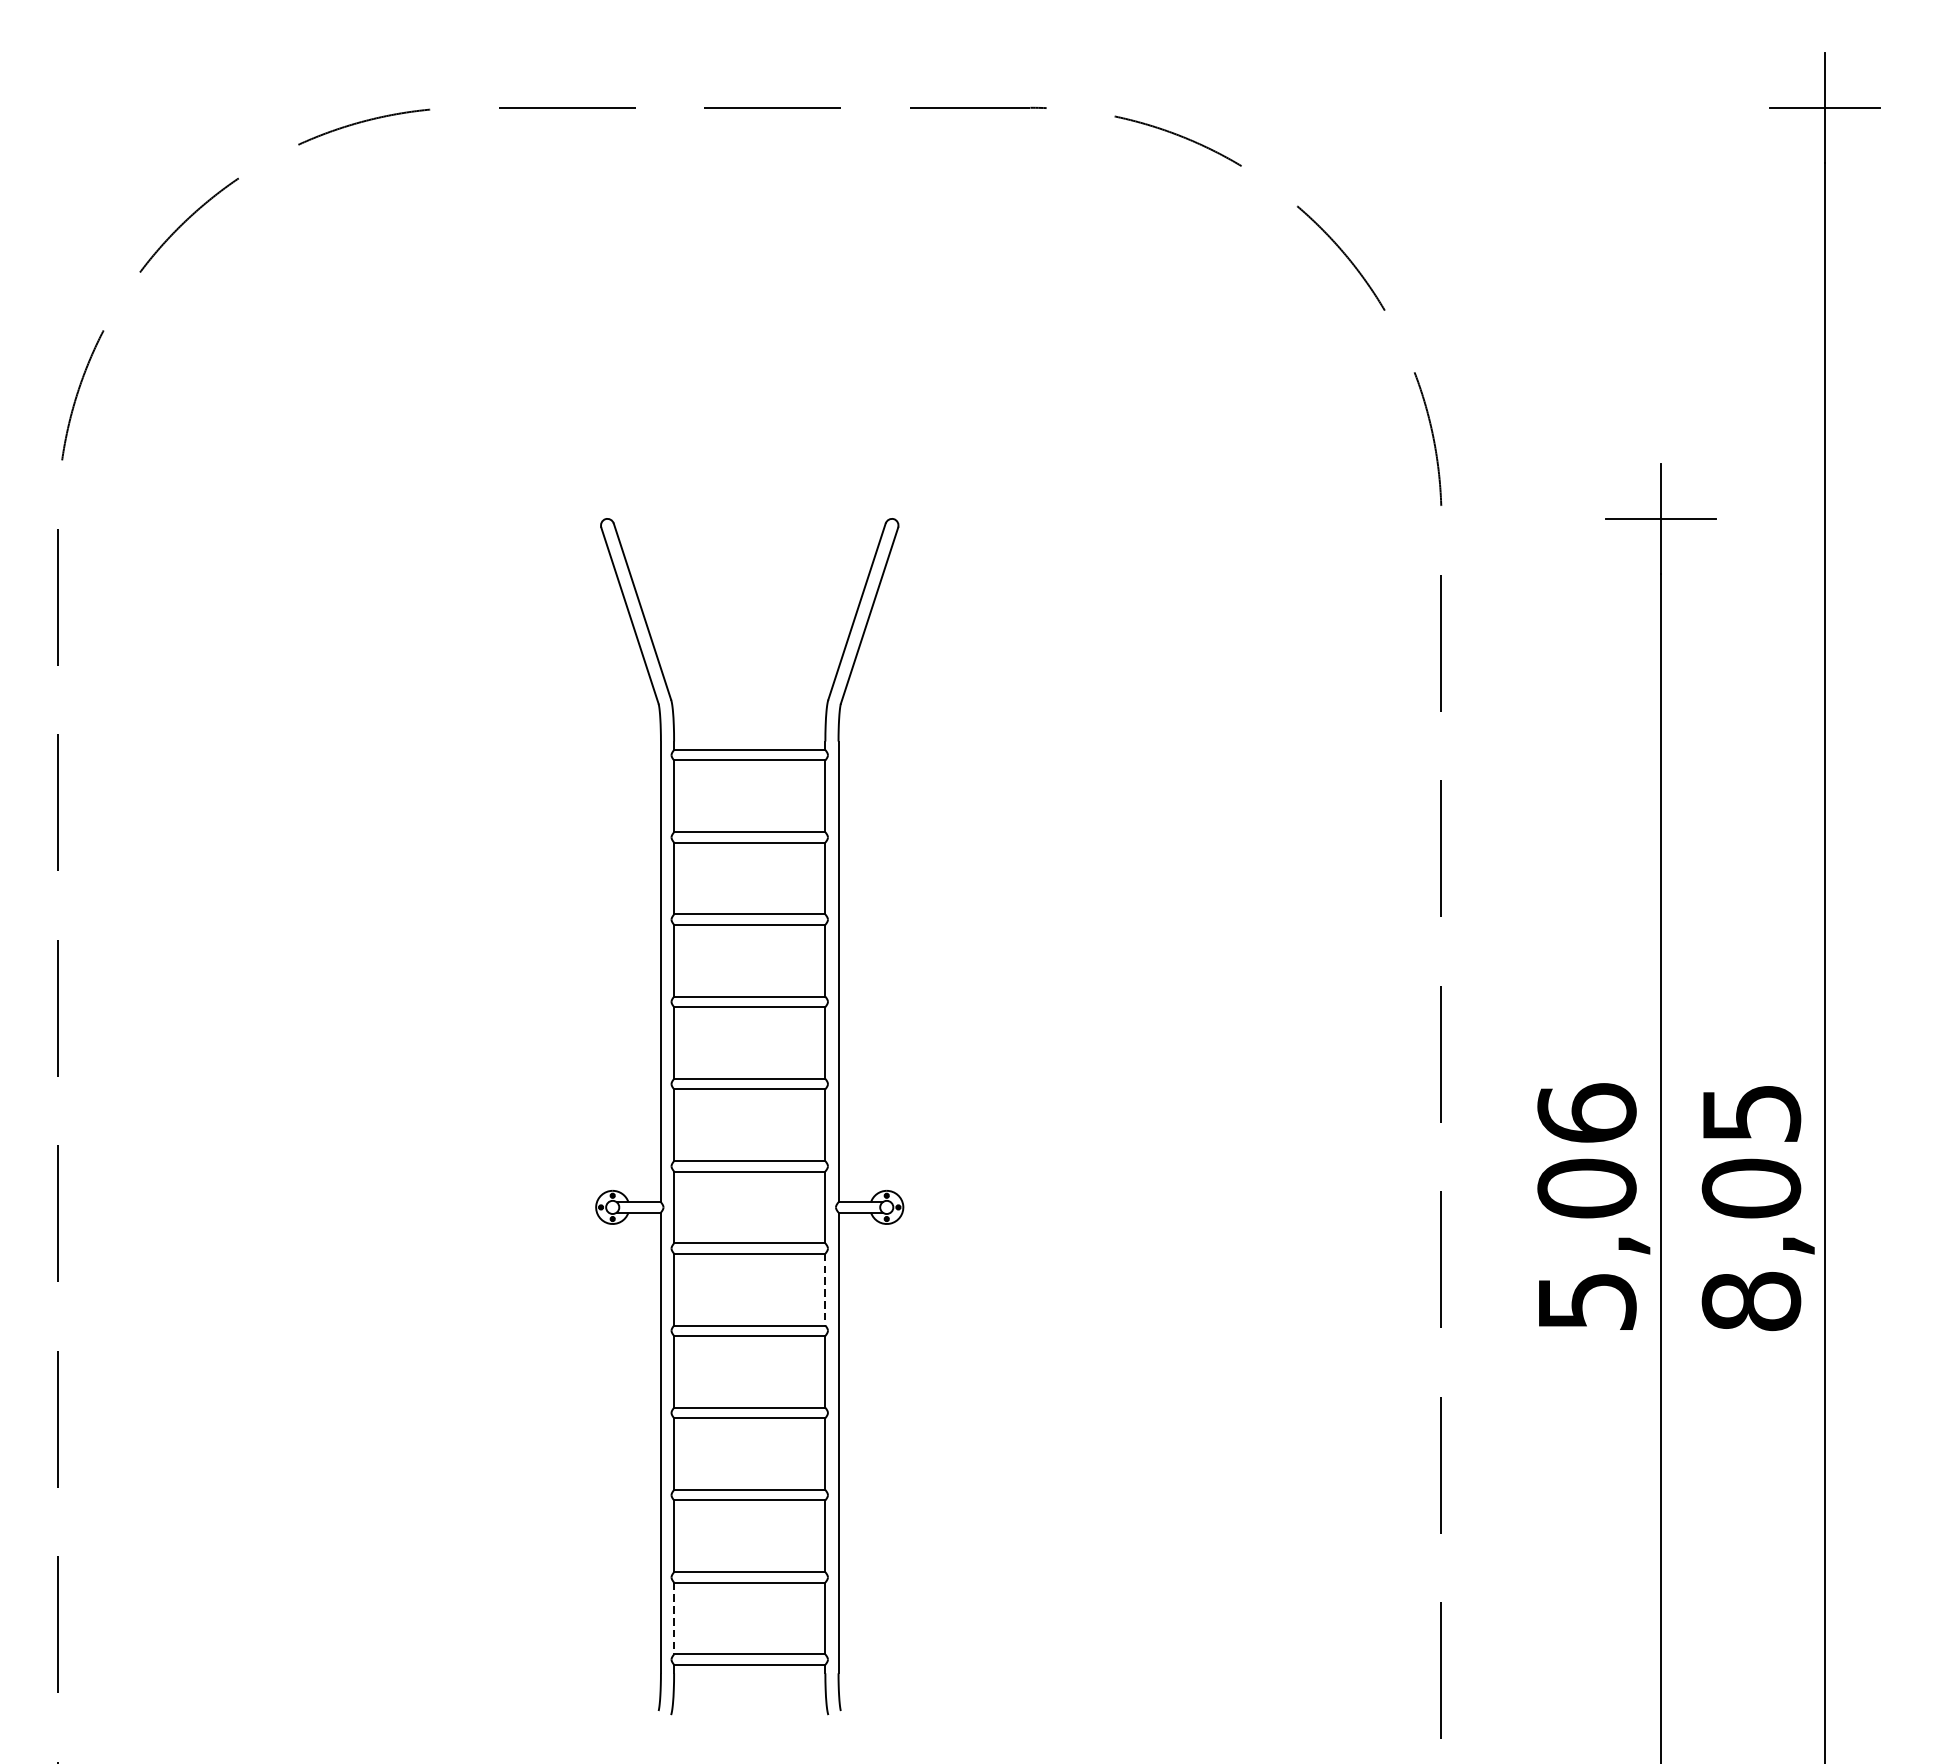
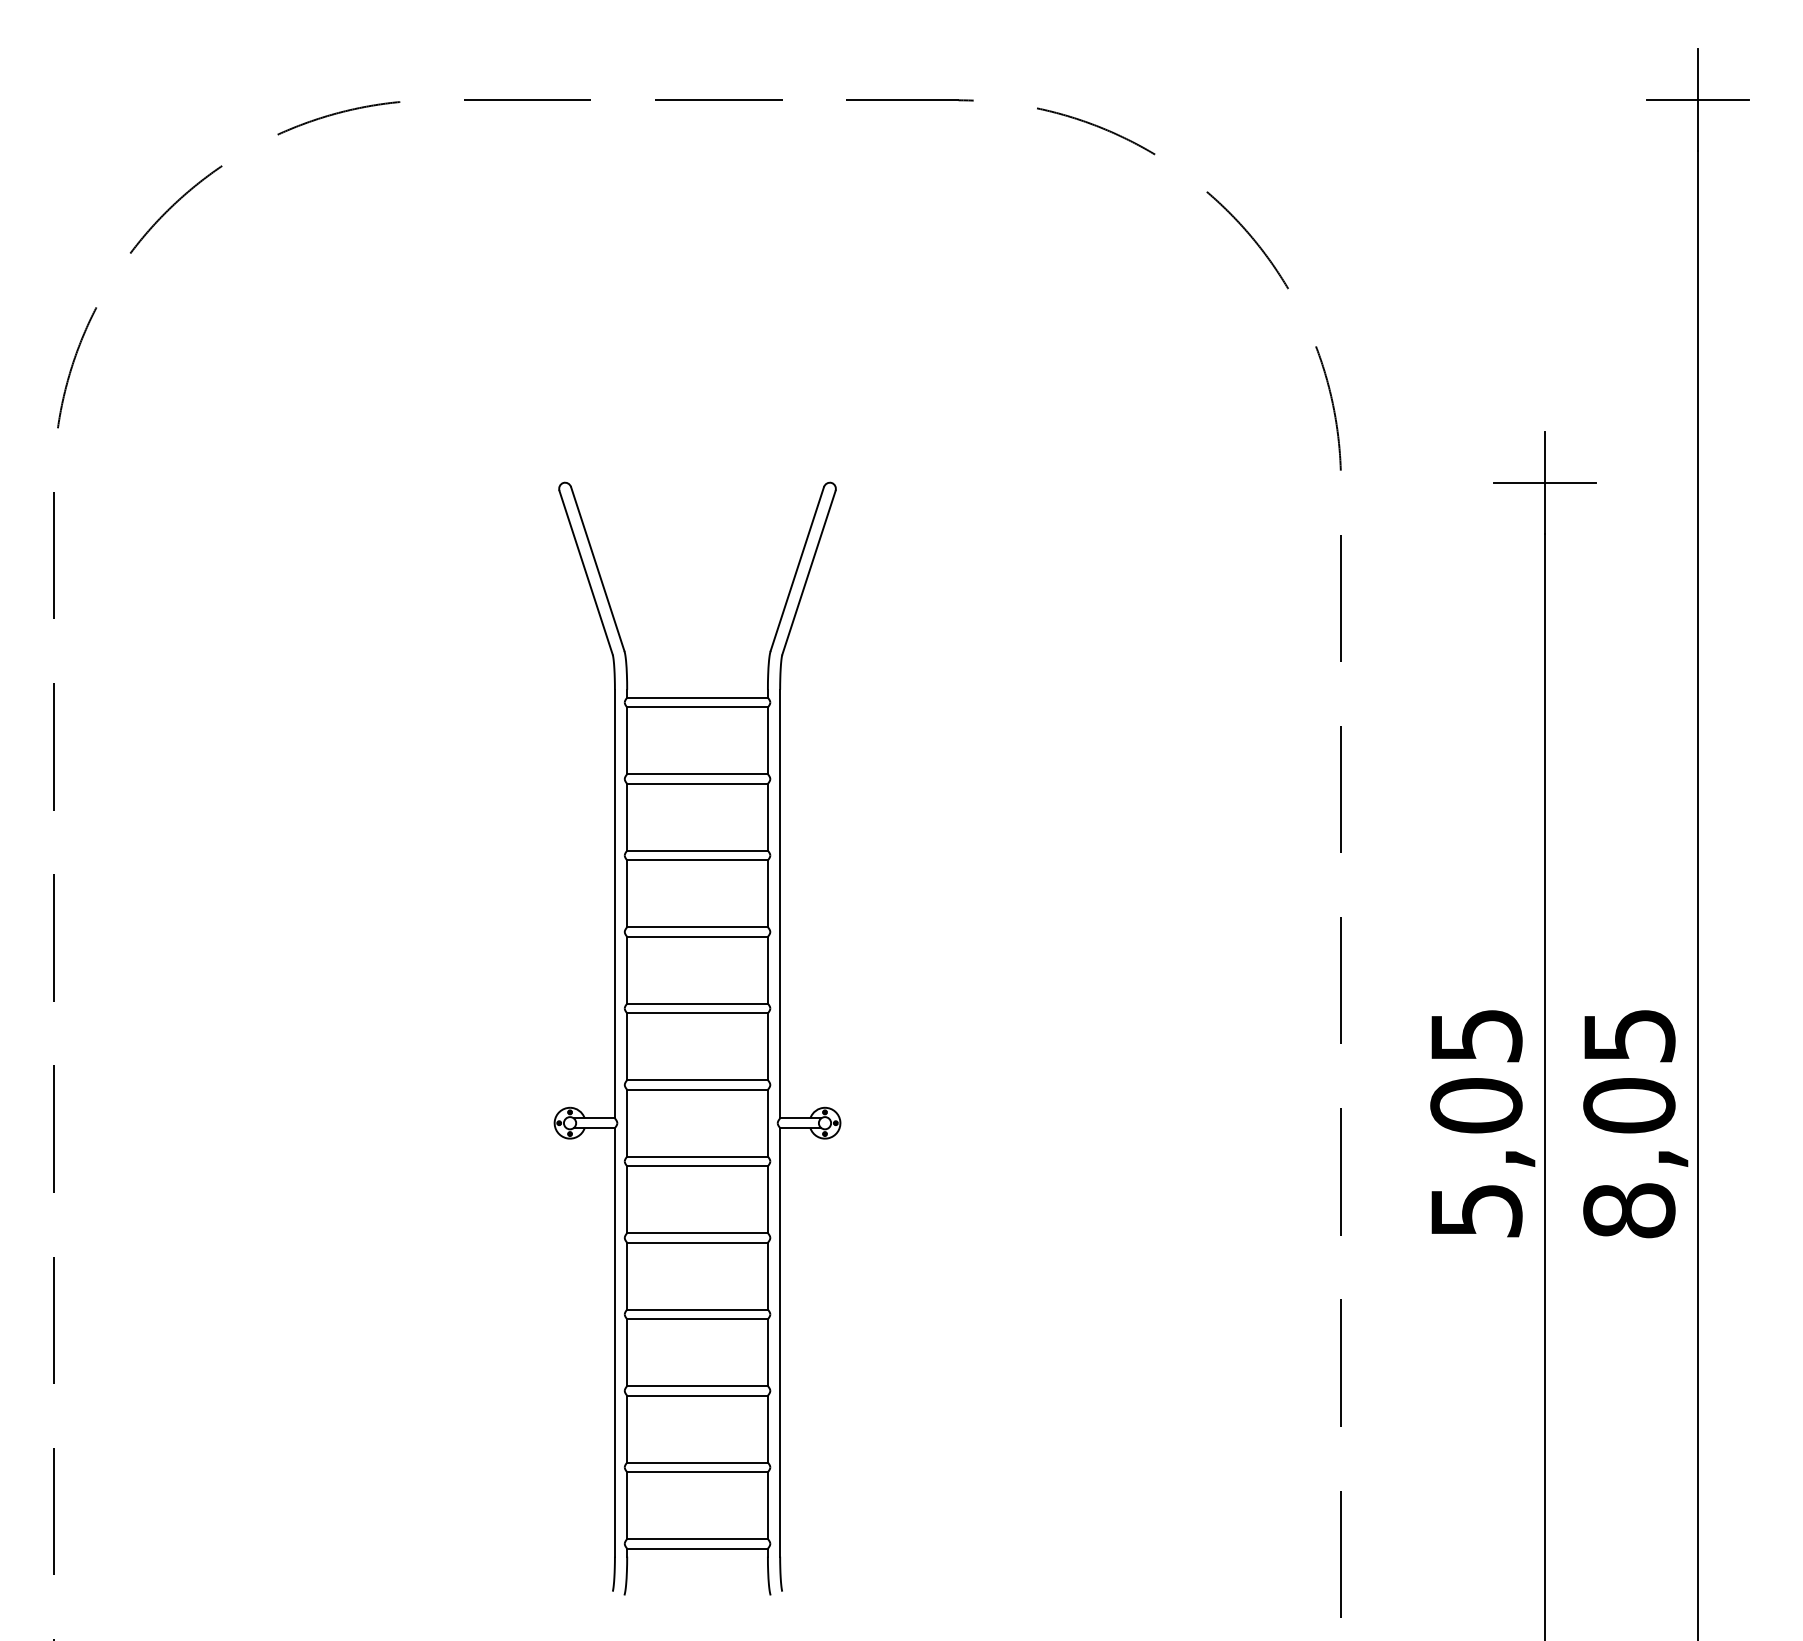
text: (1587, 1112) -> (1476, 1034), 5,06 -> 5,05
line: (824, 1290) -> (767, 1200), dashed -> solid
line: (674, 1619) -> (627, 1506), dashed -> solid

